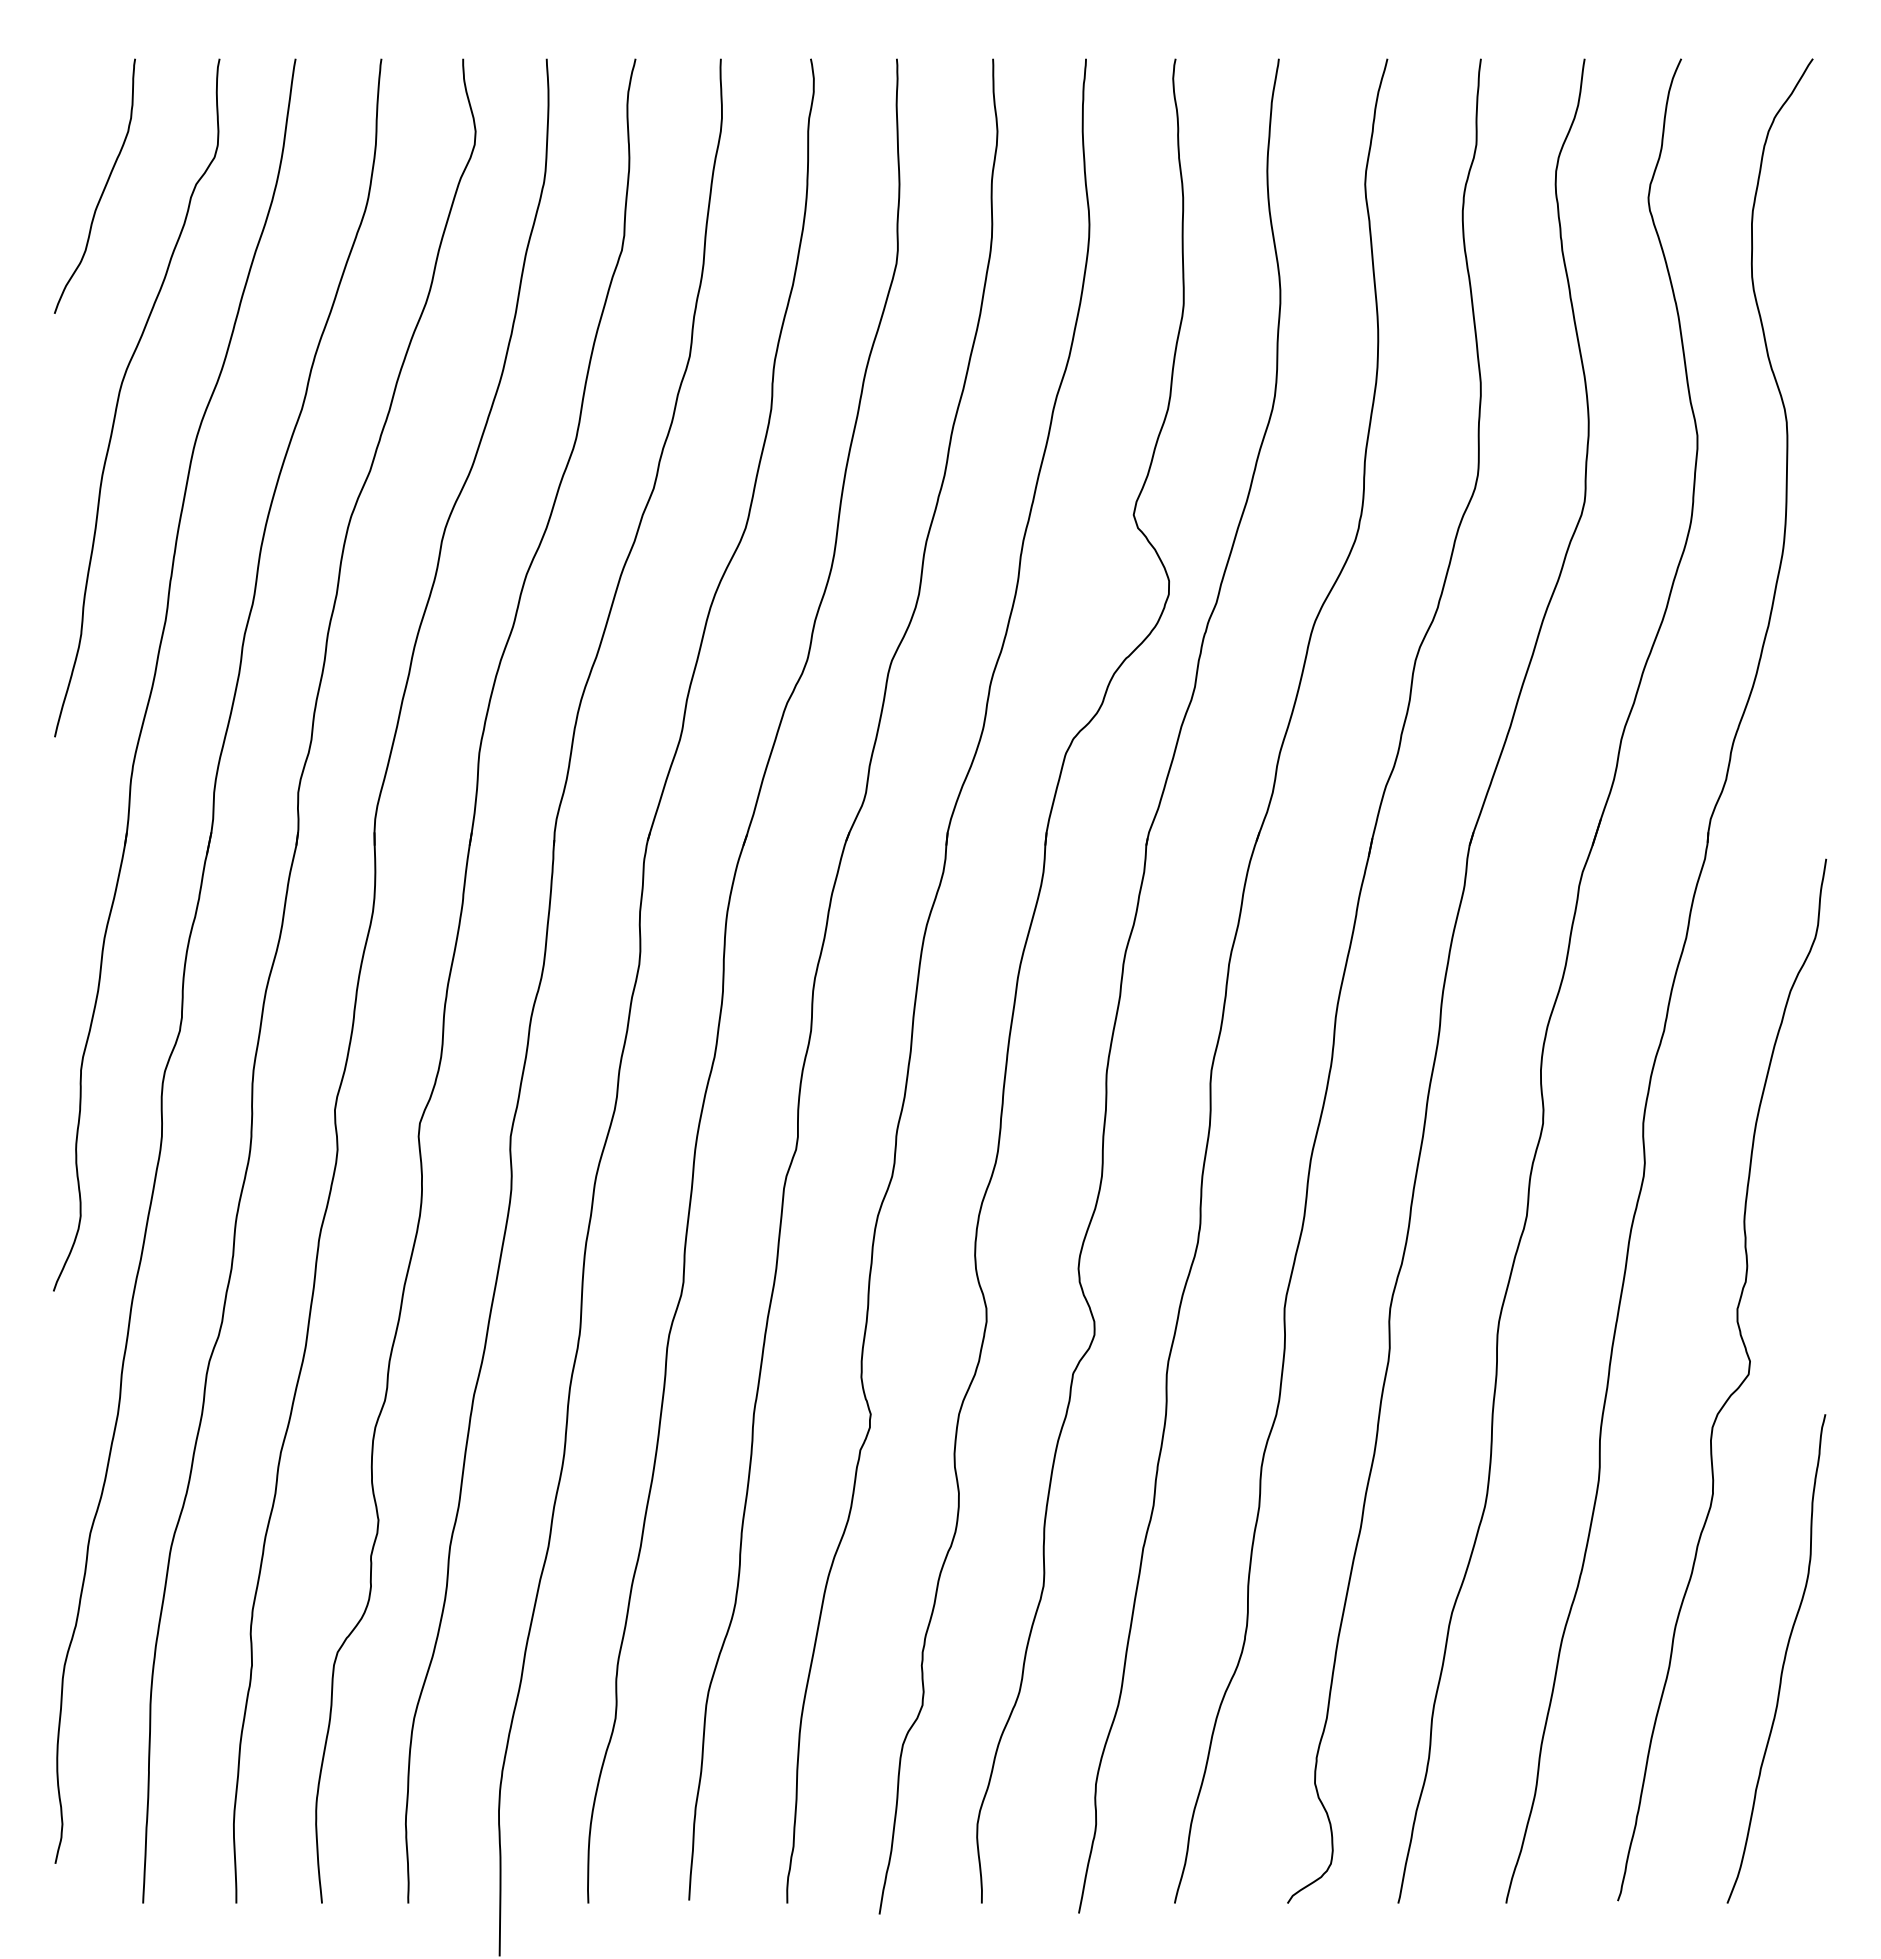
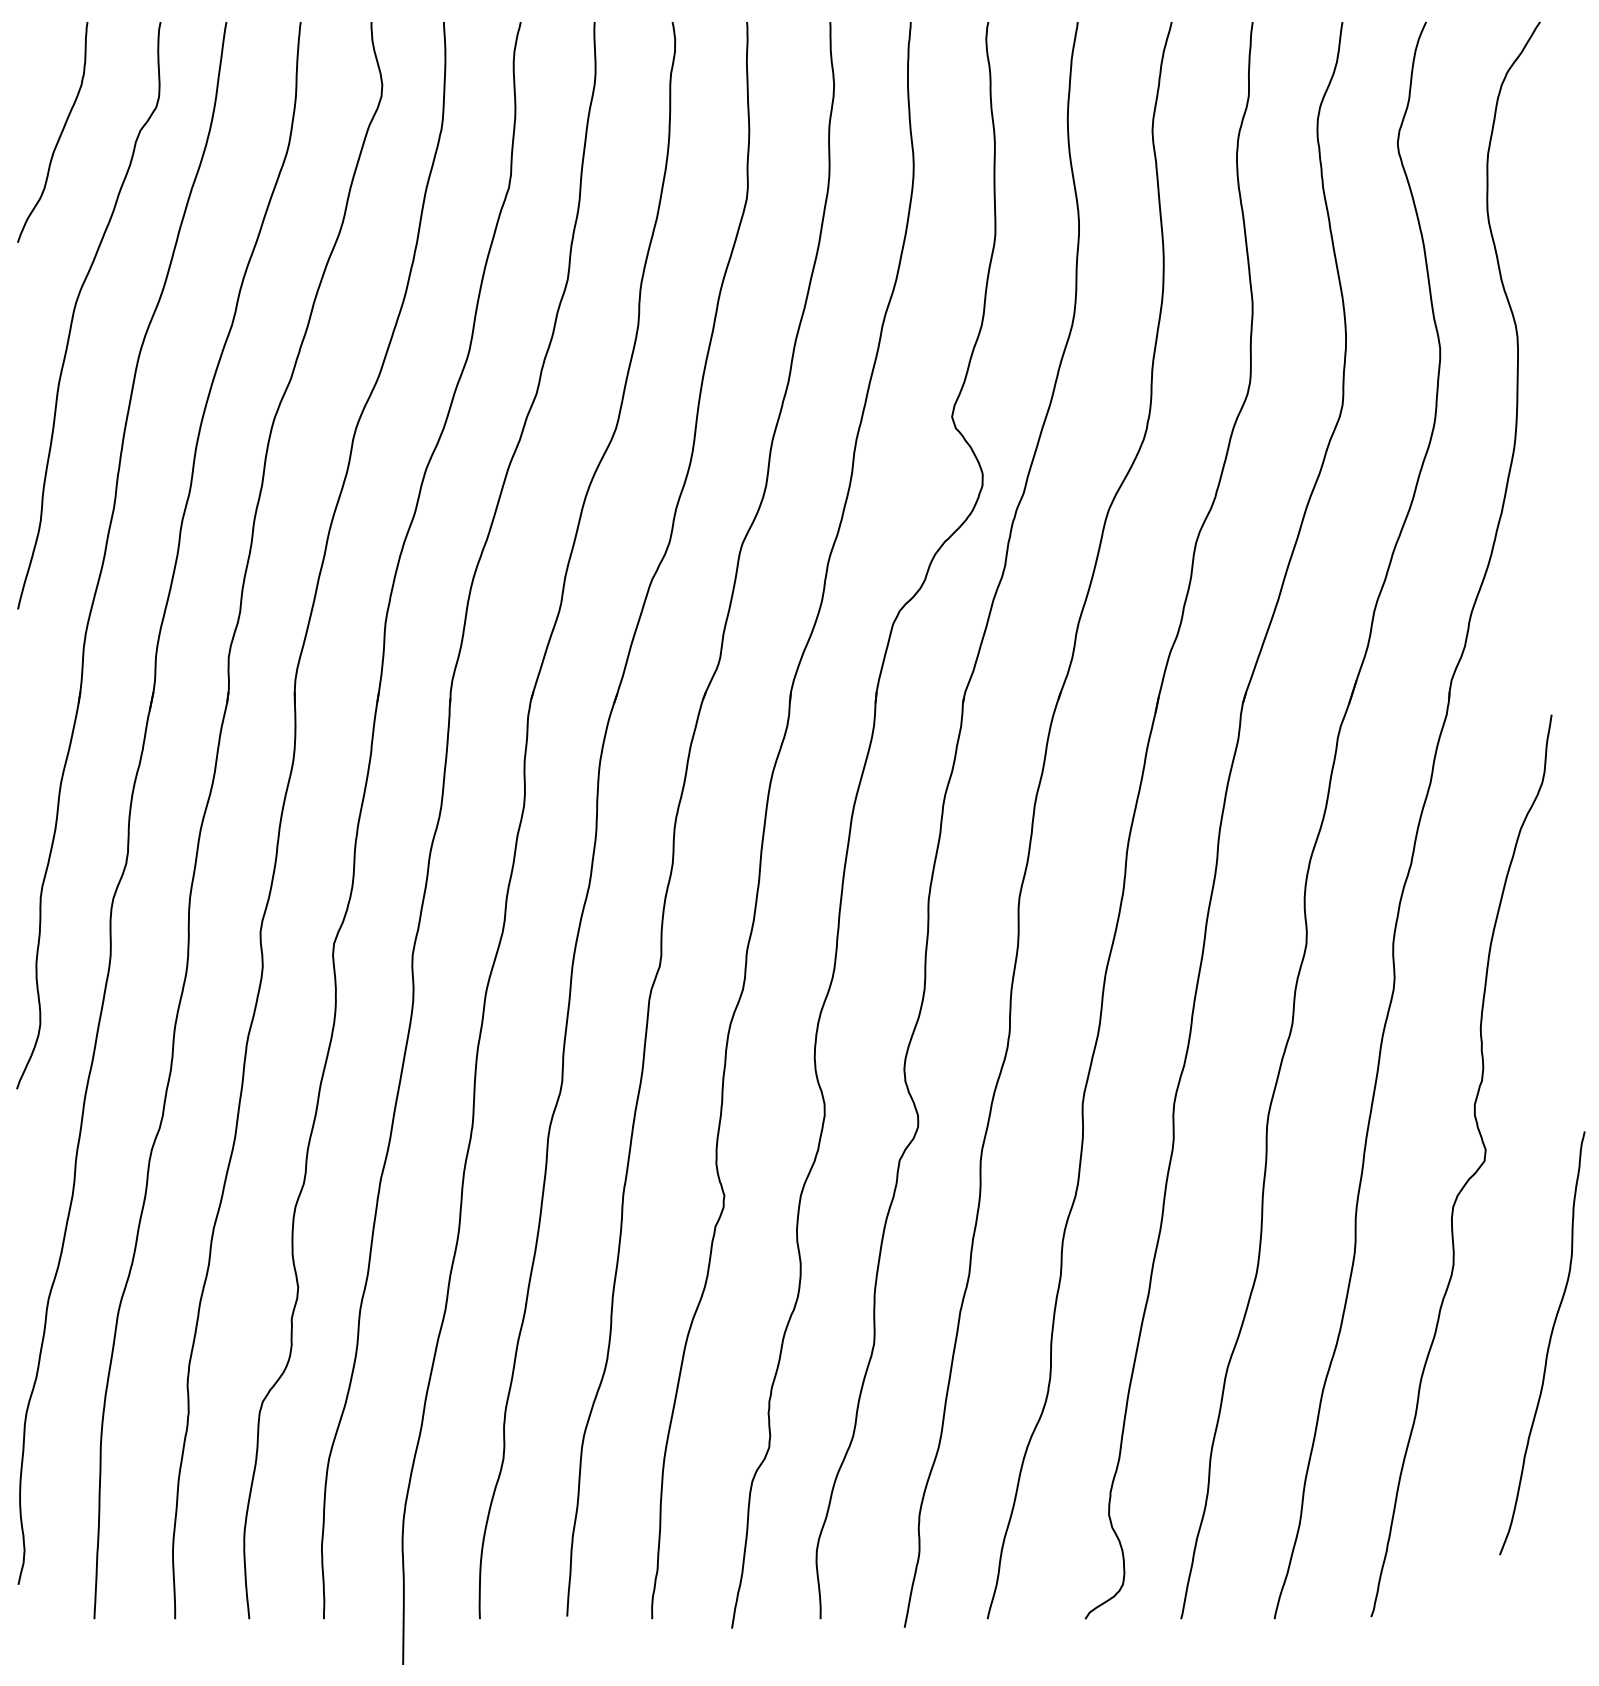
curve: (1783, 1659) -> (1548, 1343), moved

